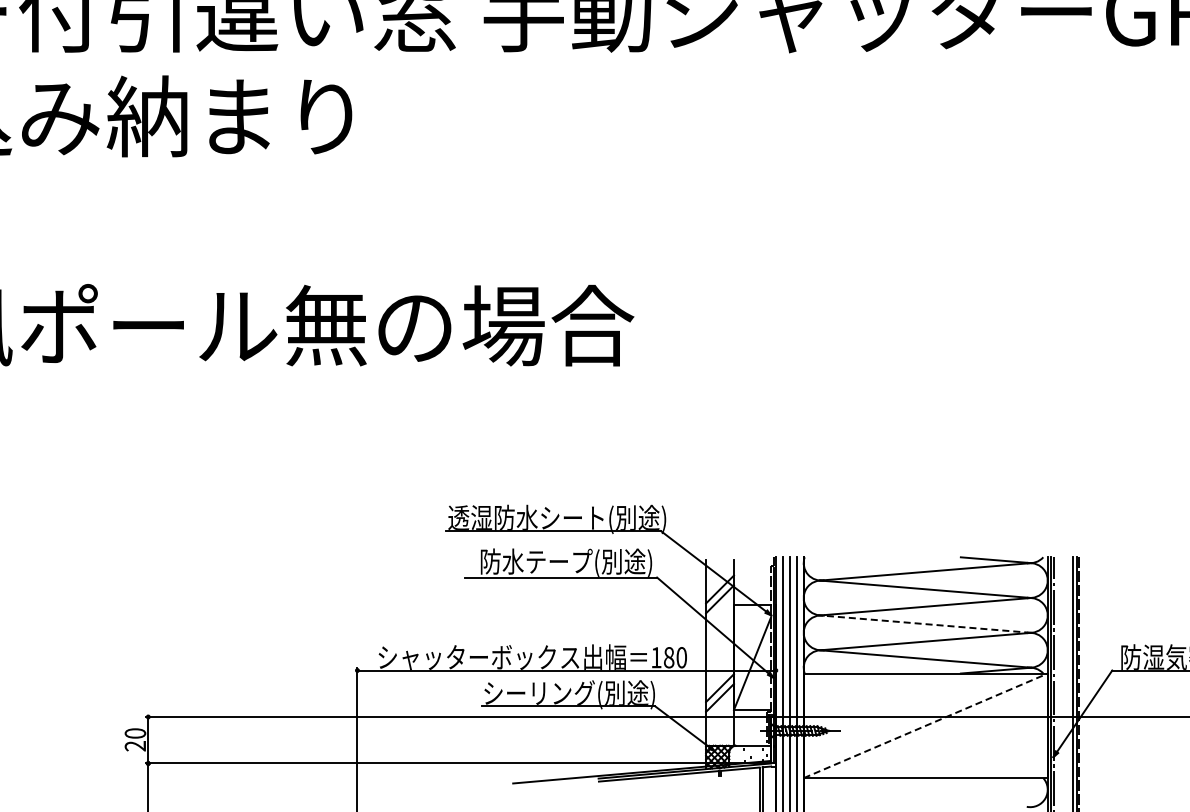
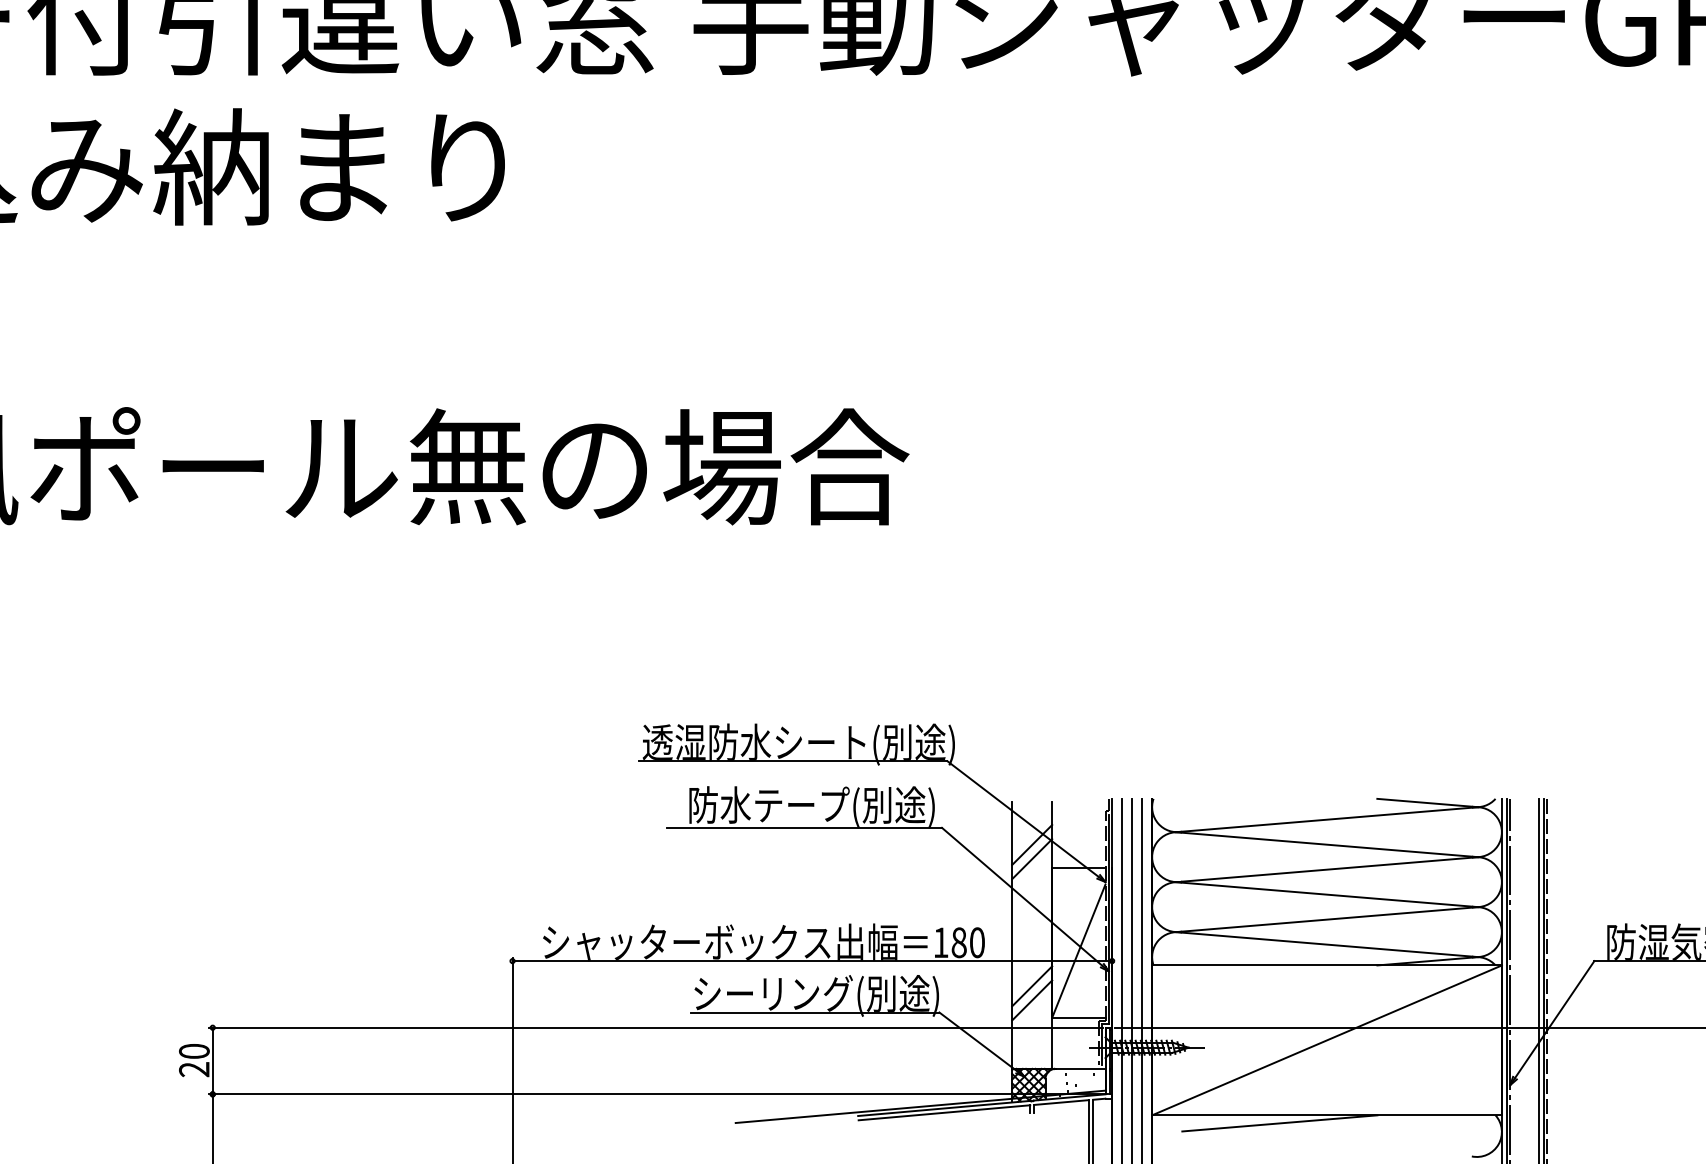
line: (924, 624) -> (1325, 895), dashed -> solid
line: (925, 725) -> (1326, 1039), dashed -> solid
line: (892, 783) -> (1279, 1123), added

